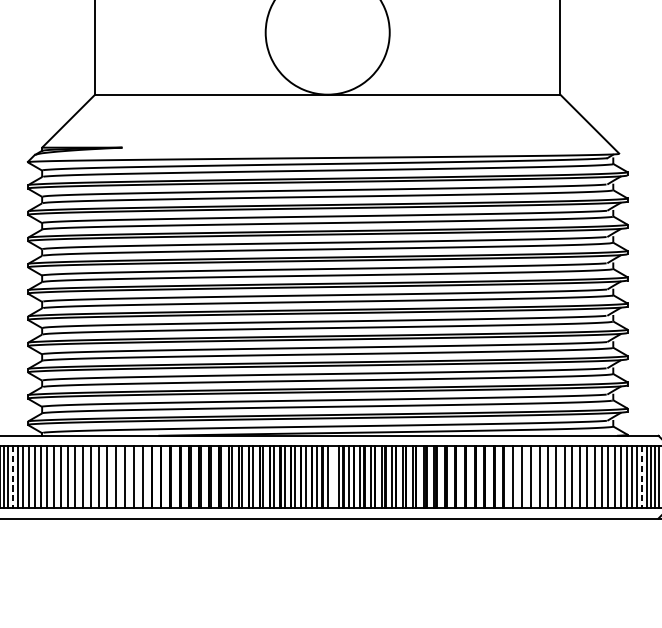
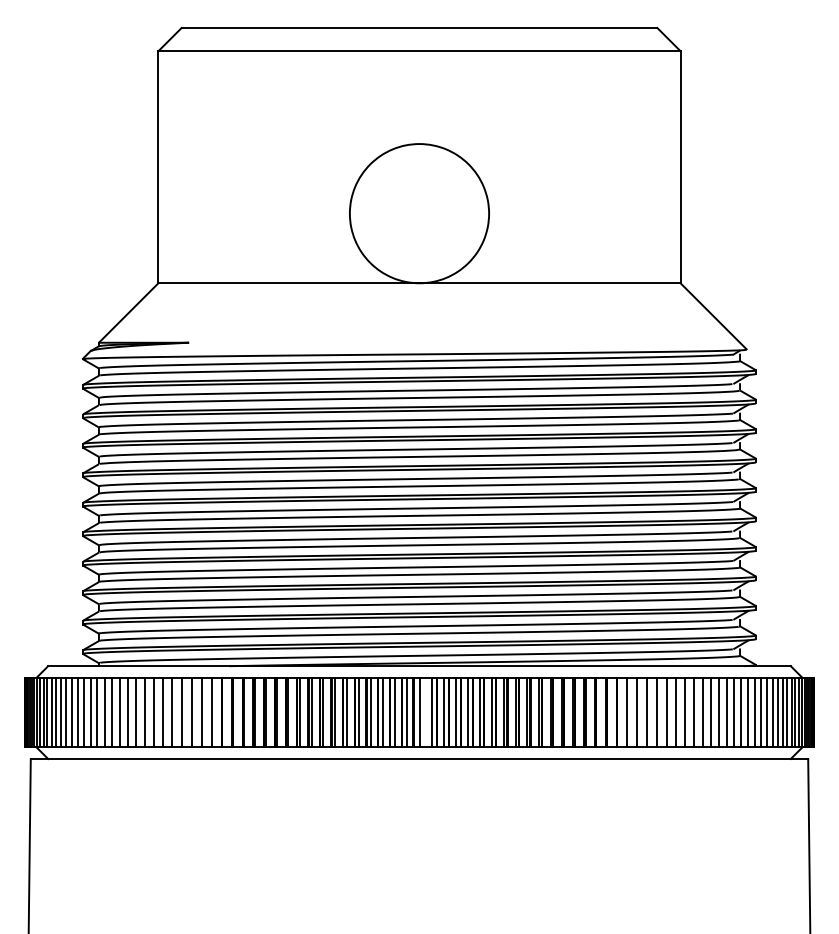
line: (13, 477) -> (66, 712), dashed -> solid
line: (642, 477) -> (772, 712), dashed -> solid

